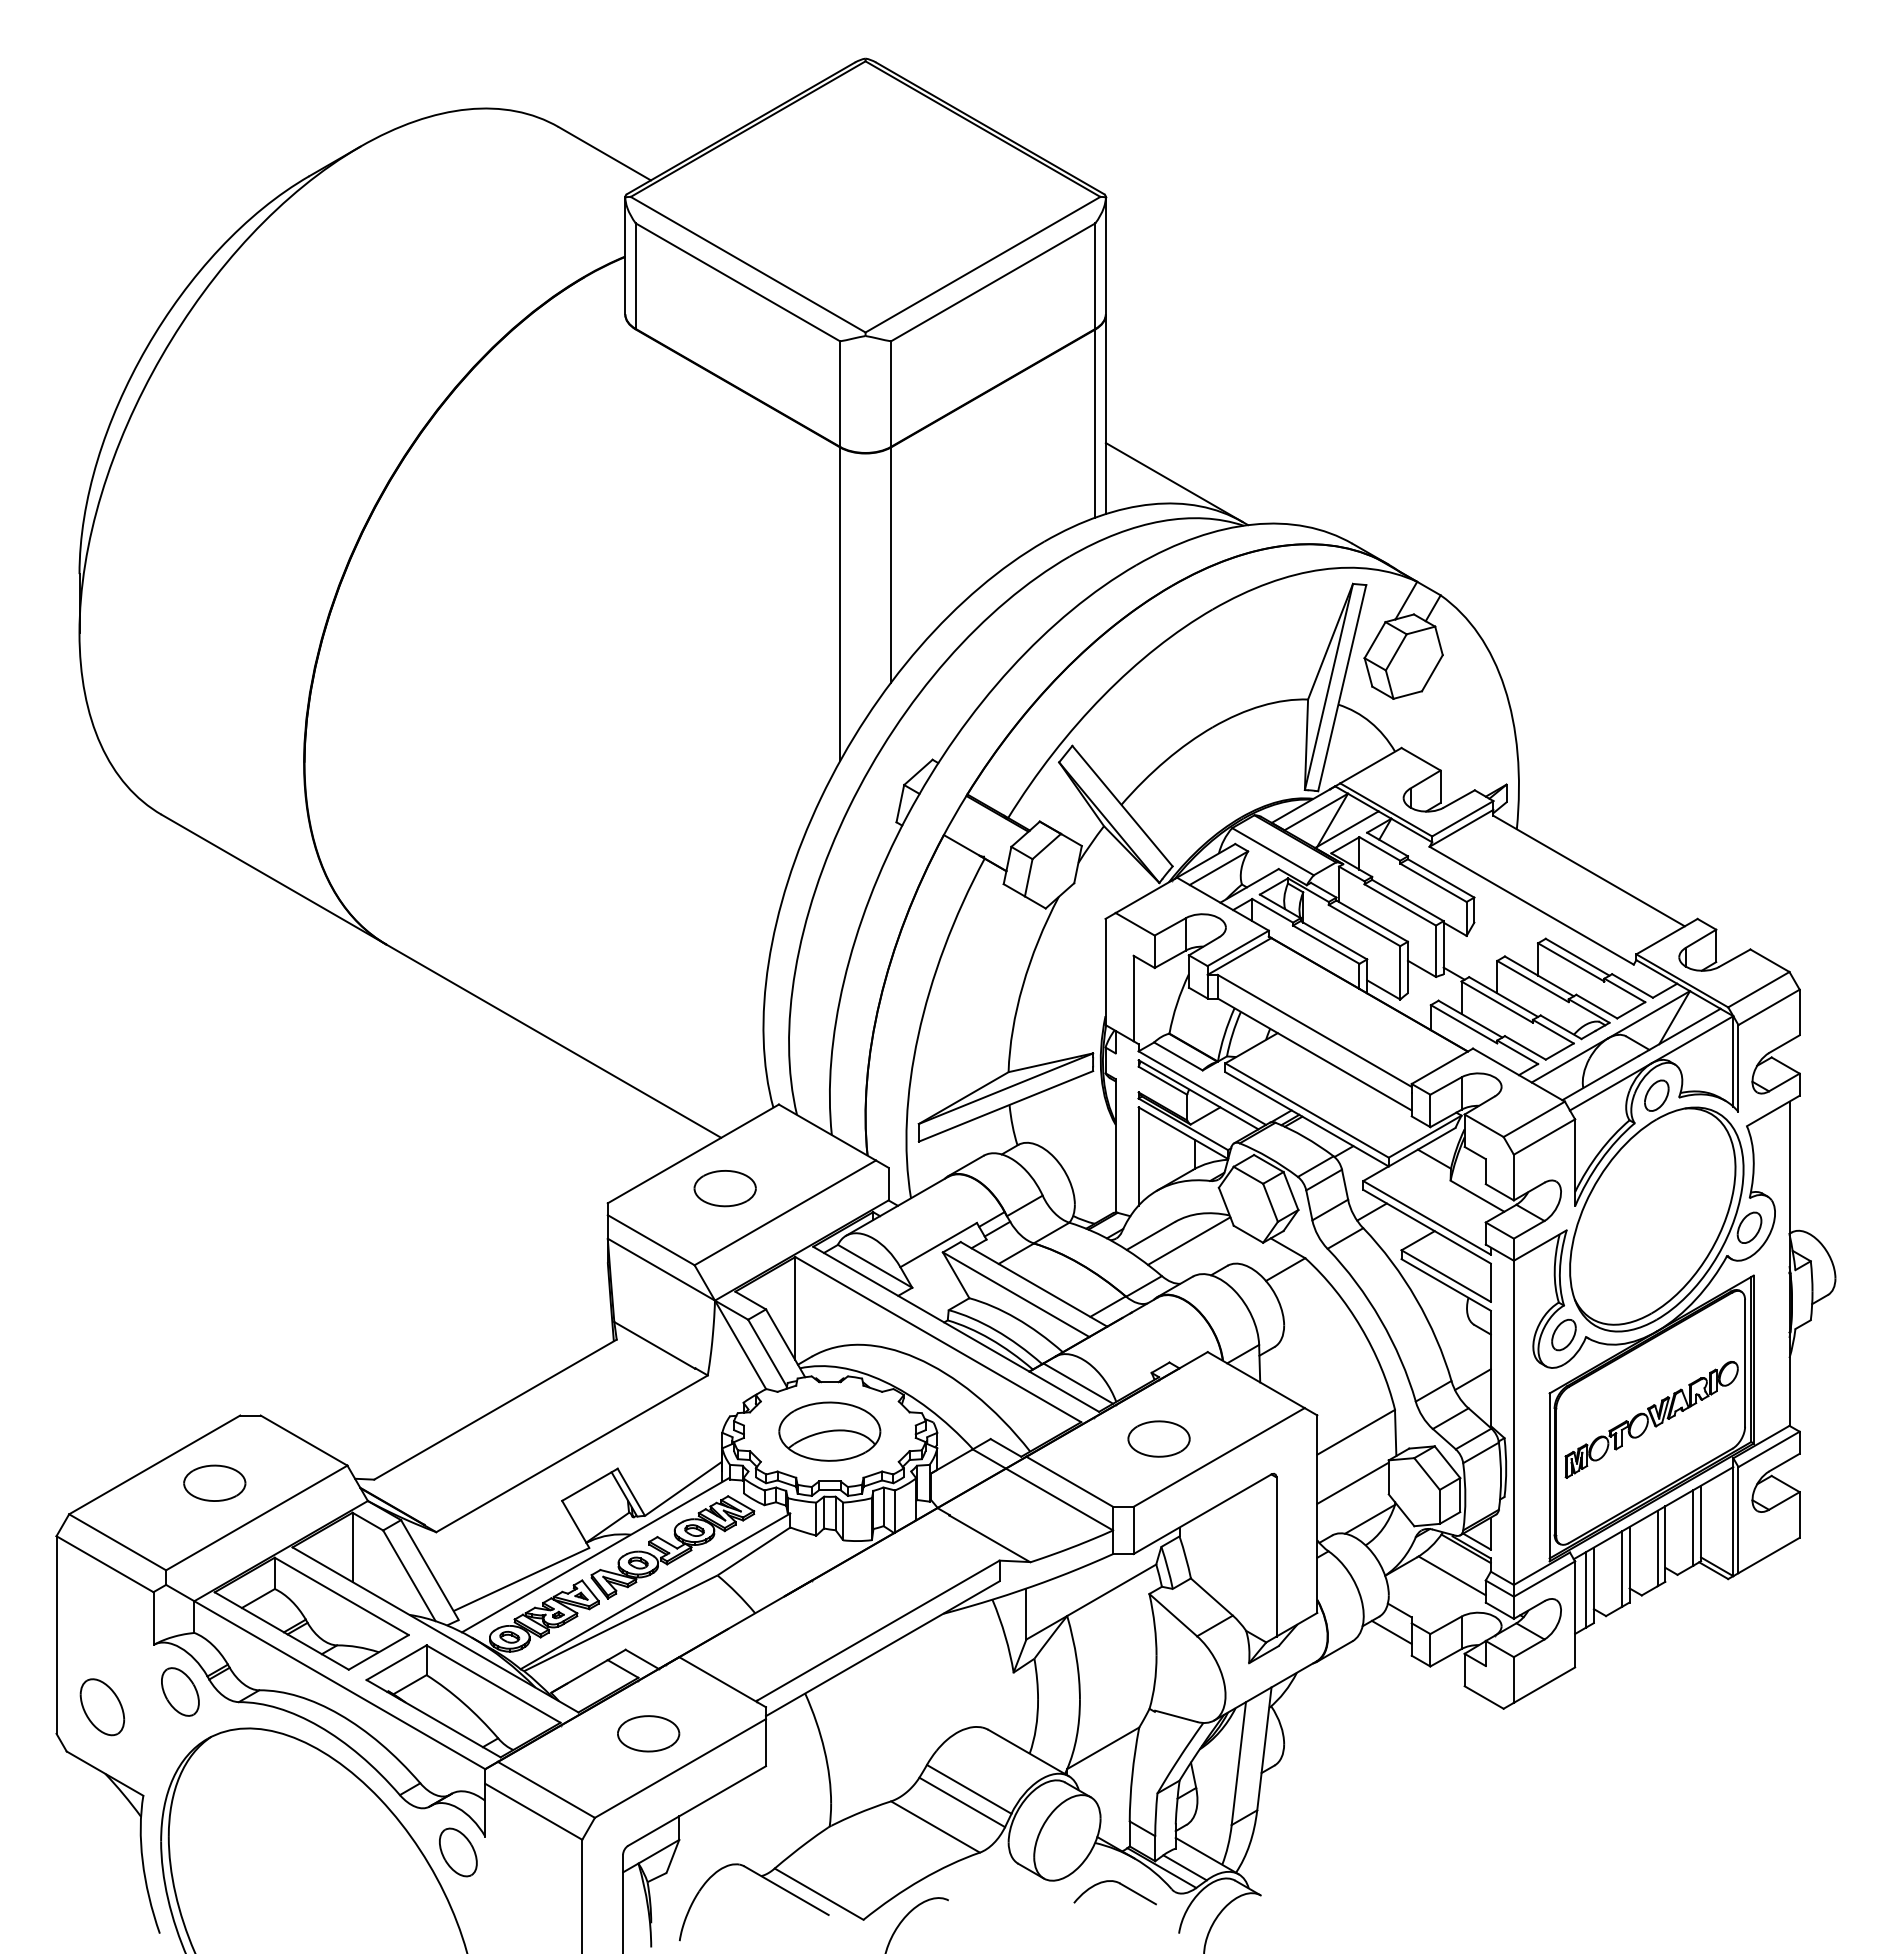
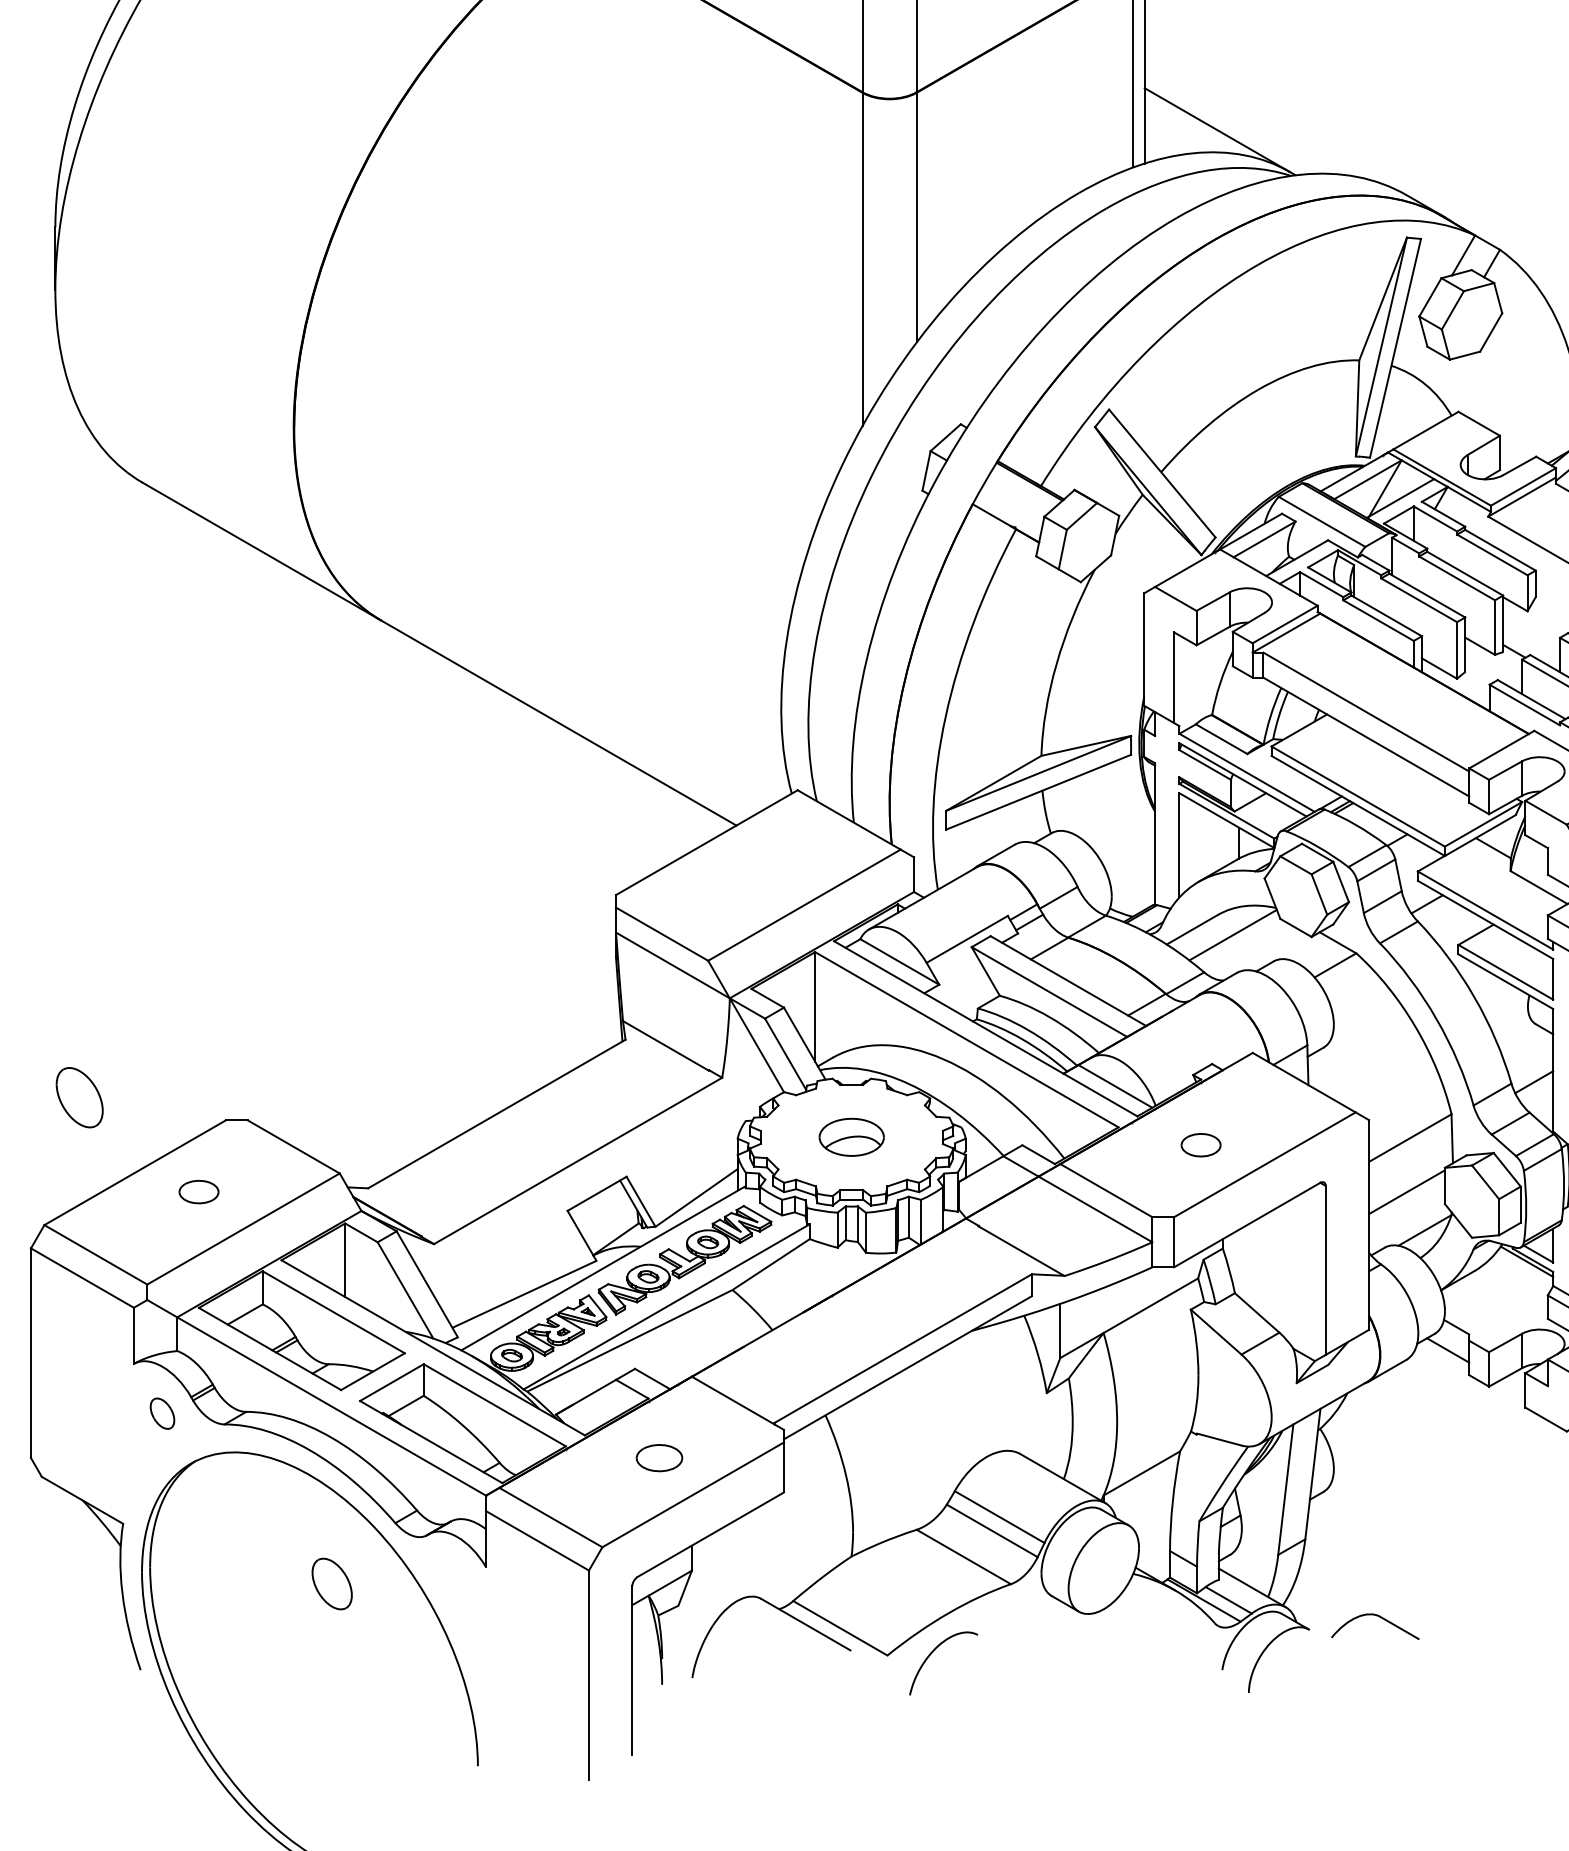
part: (724, 1188) -> (739, 879), removed
part: (829, 1431) -> (851, 1137), size x0.6
part: (1158, 1438) -> (1200, 1144), size x0.6
part: (214, 1482) -> (198, 1191), size x0.6
line: (1451, 1575) -> (1511, 1290), removed
part: (180, 1691) -> (162, 1413), size x0.6
part: (102, 1707) -> (79, 1097), moved
part: (648, 1733) -> (659, 1457), size x0.7
part: (458, 1852) -> (332, 1584), moved
part: (1119, 1884) -> (1379, 1618), moved

